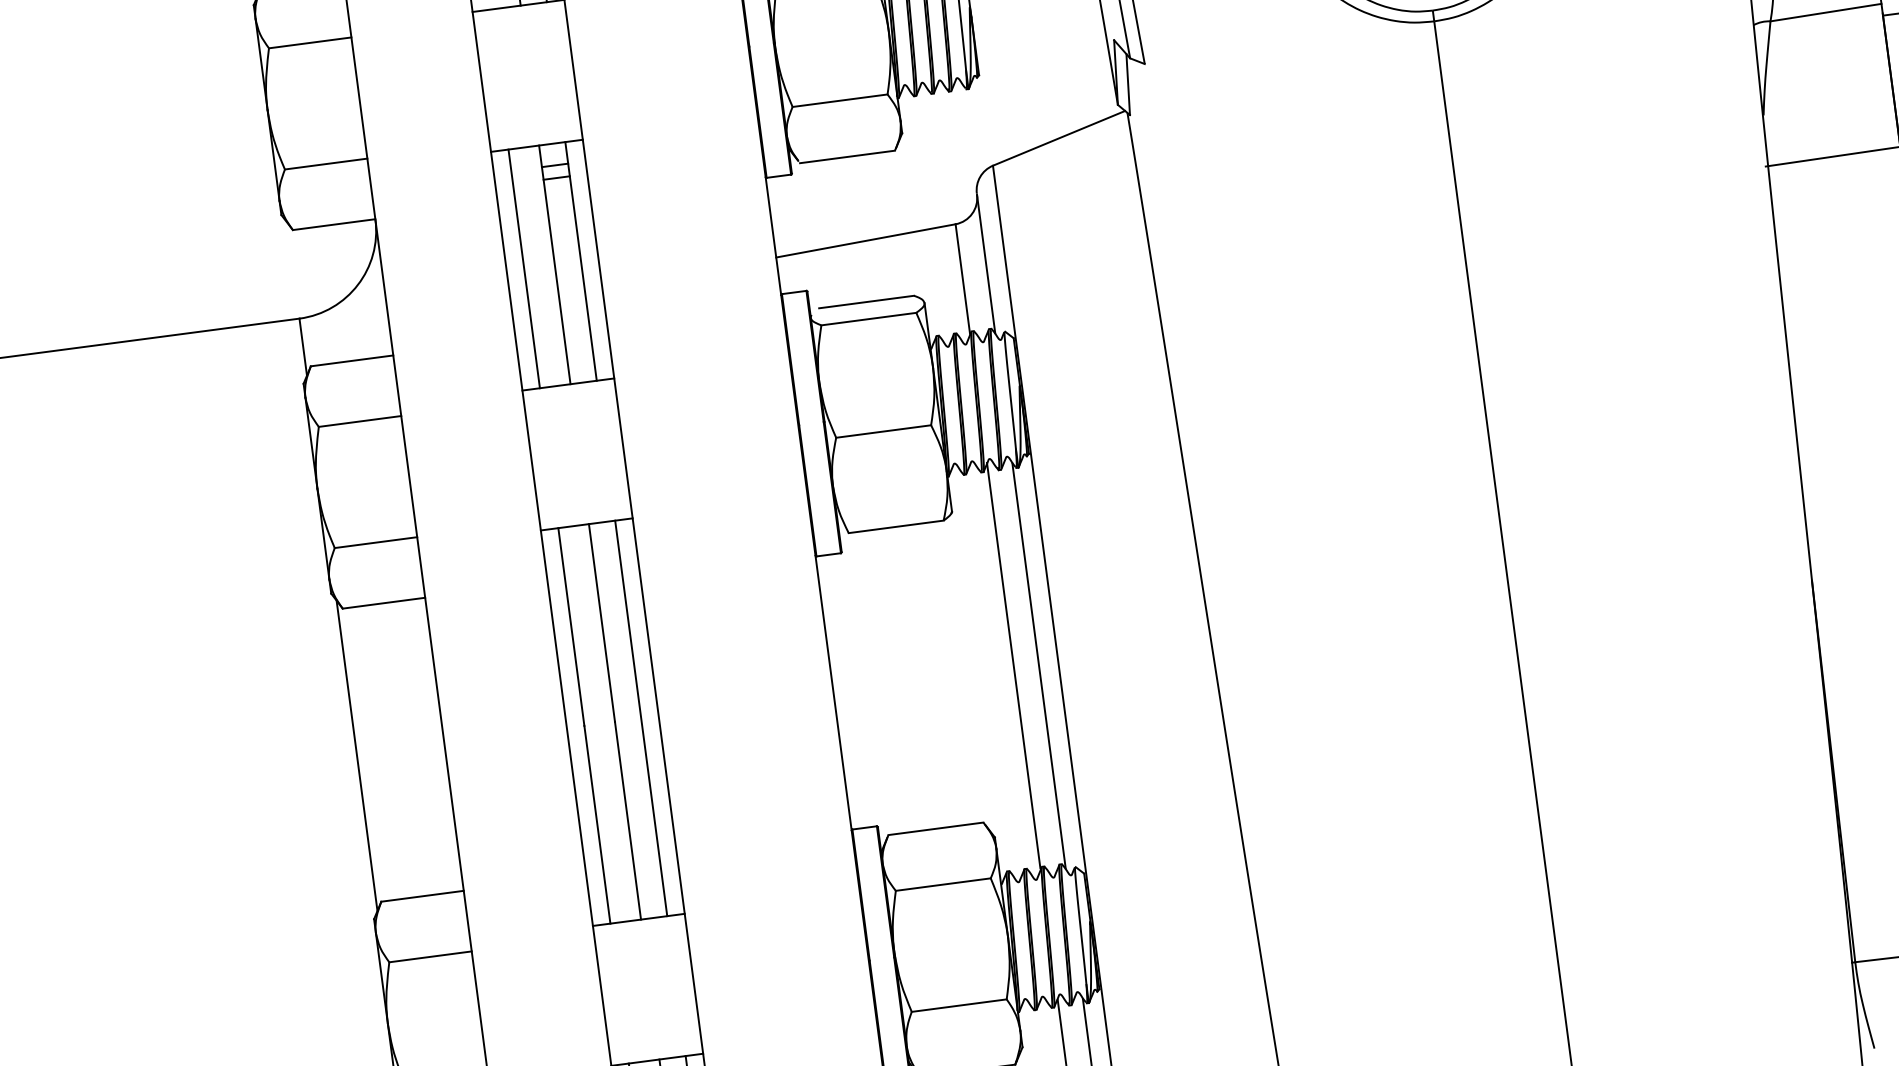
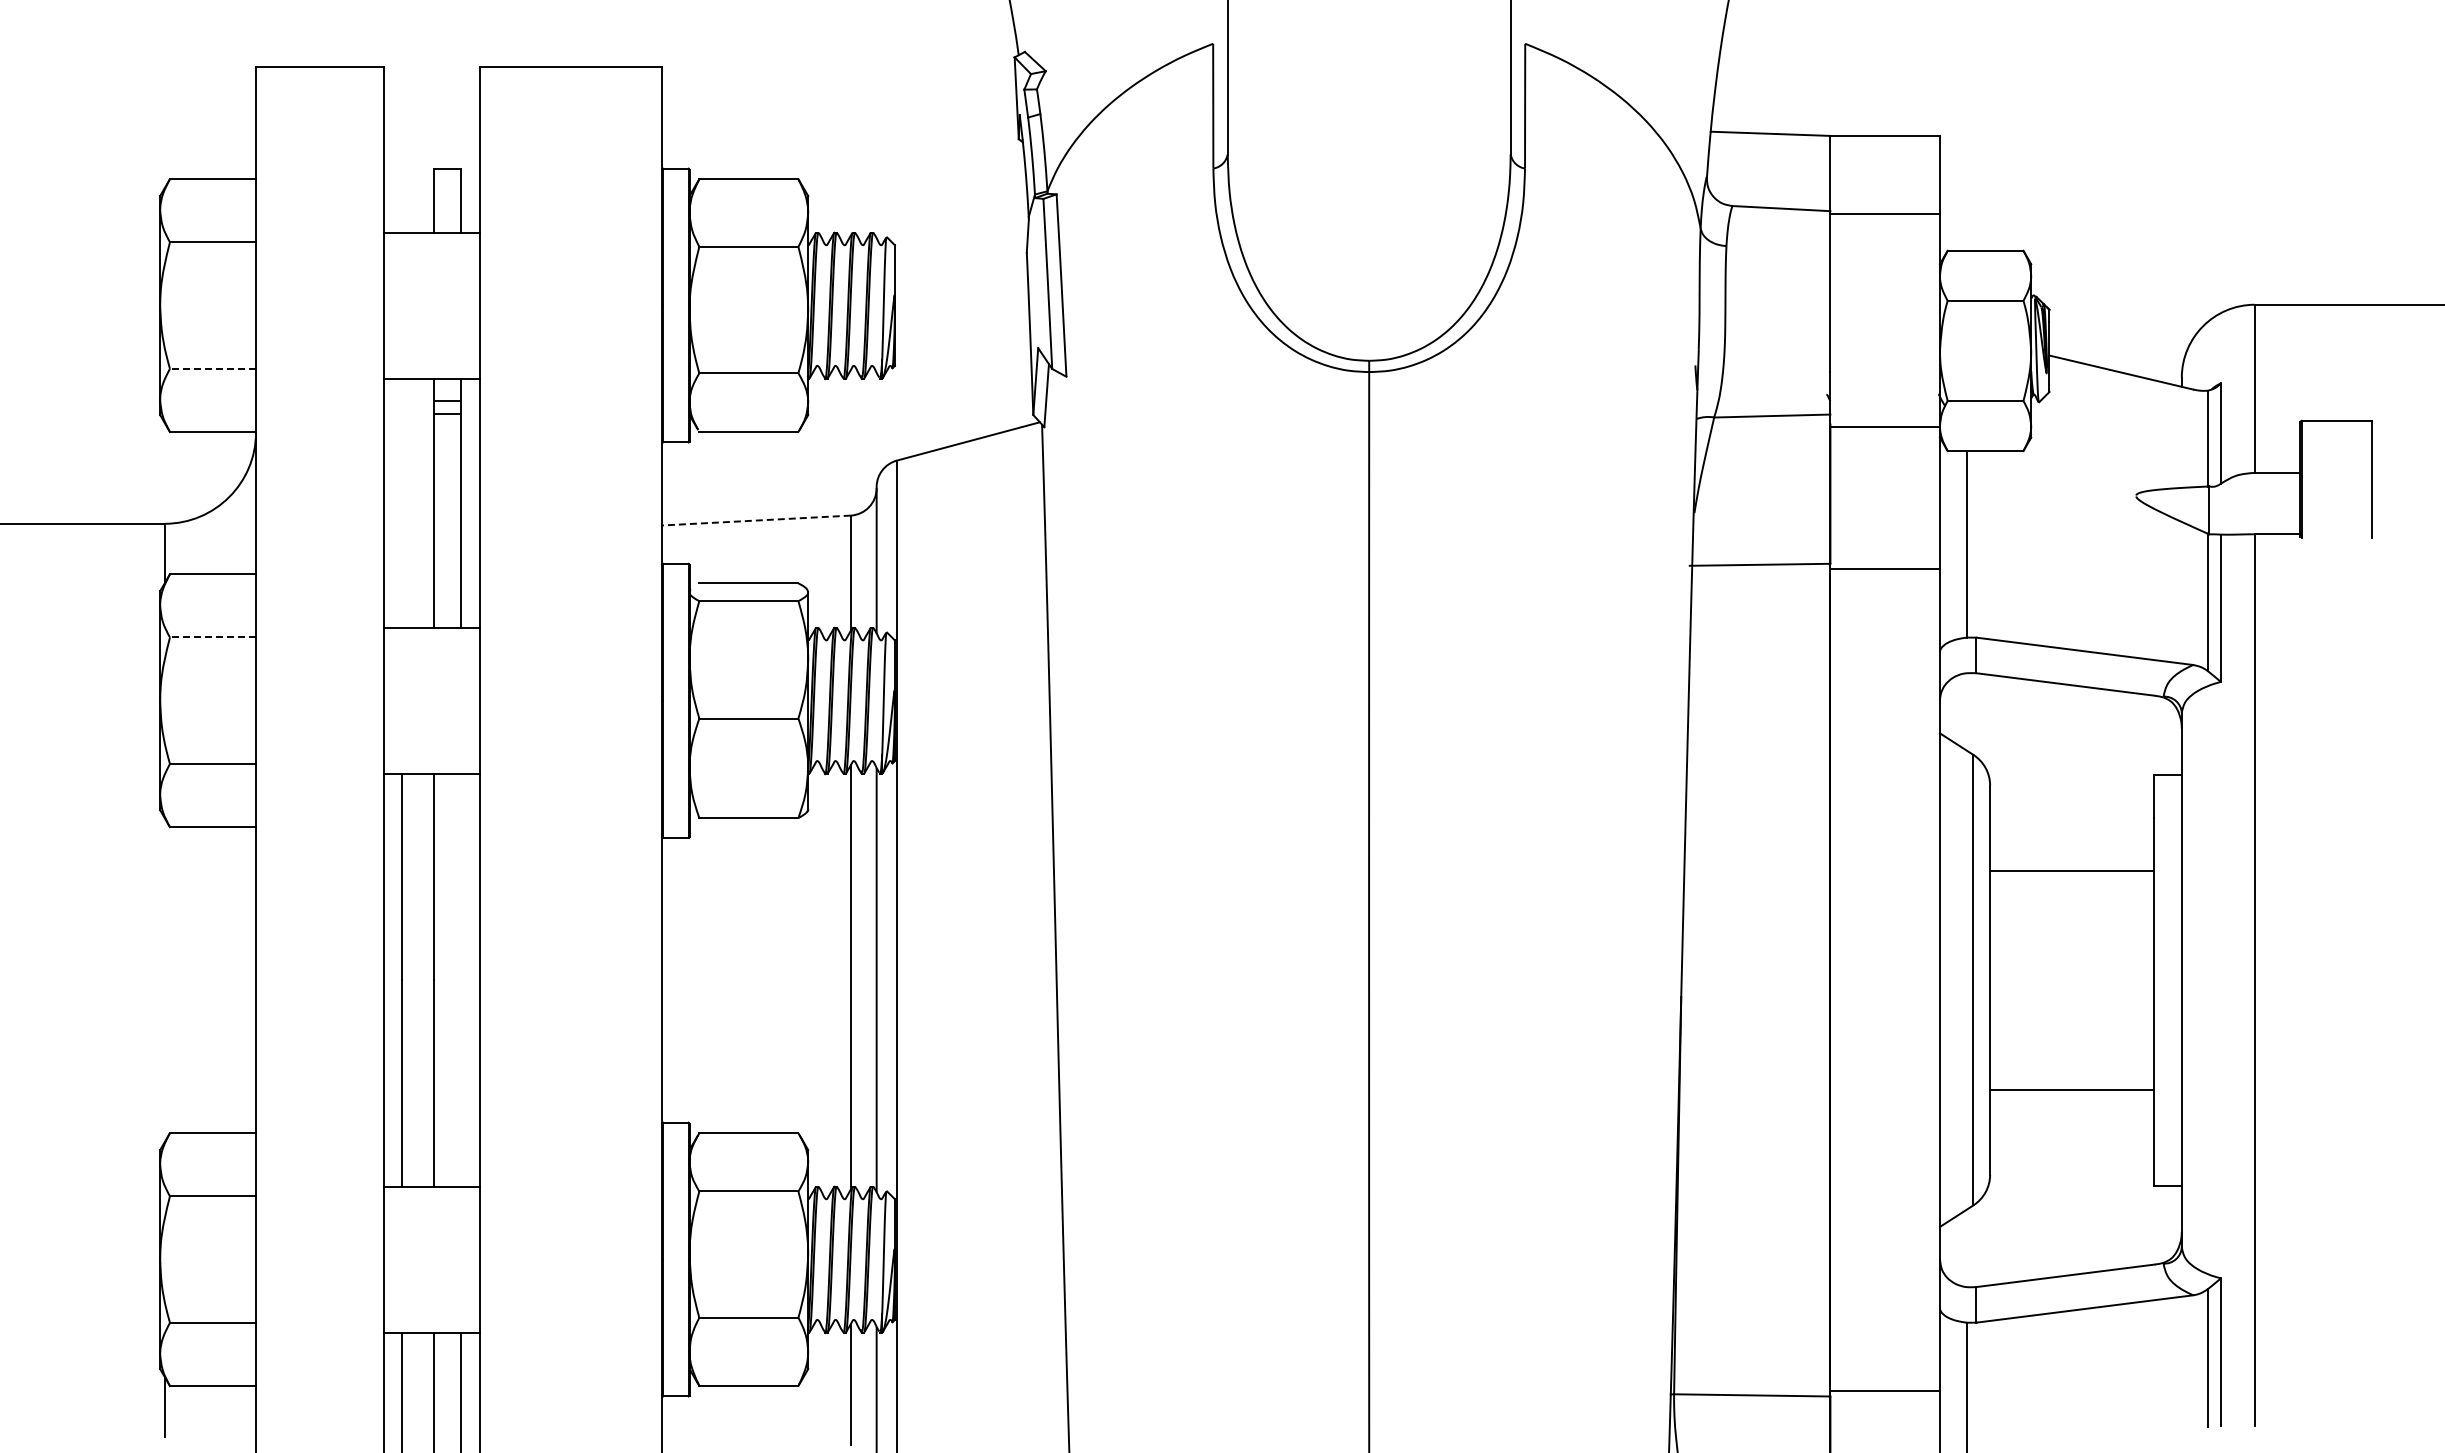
line: (325, 163) -> (212, 368), solid -> dashed
line: (865, 240) -> (755, 520), solid -> dashed
line: (524, 268) -> (402, 502), removed
line: (359, 421) -> (212, 637), solid -> dashed
line: (641, 717) -> (461, 979), removed
line: (356, 756) -> (164, 980), removed

